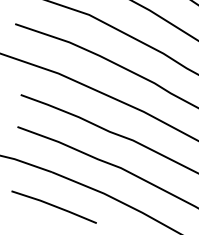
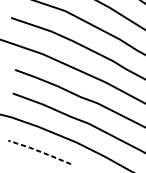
line: (54, 206) -> (39, 151), solid -> dashed

